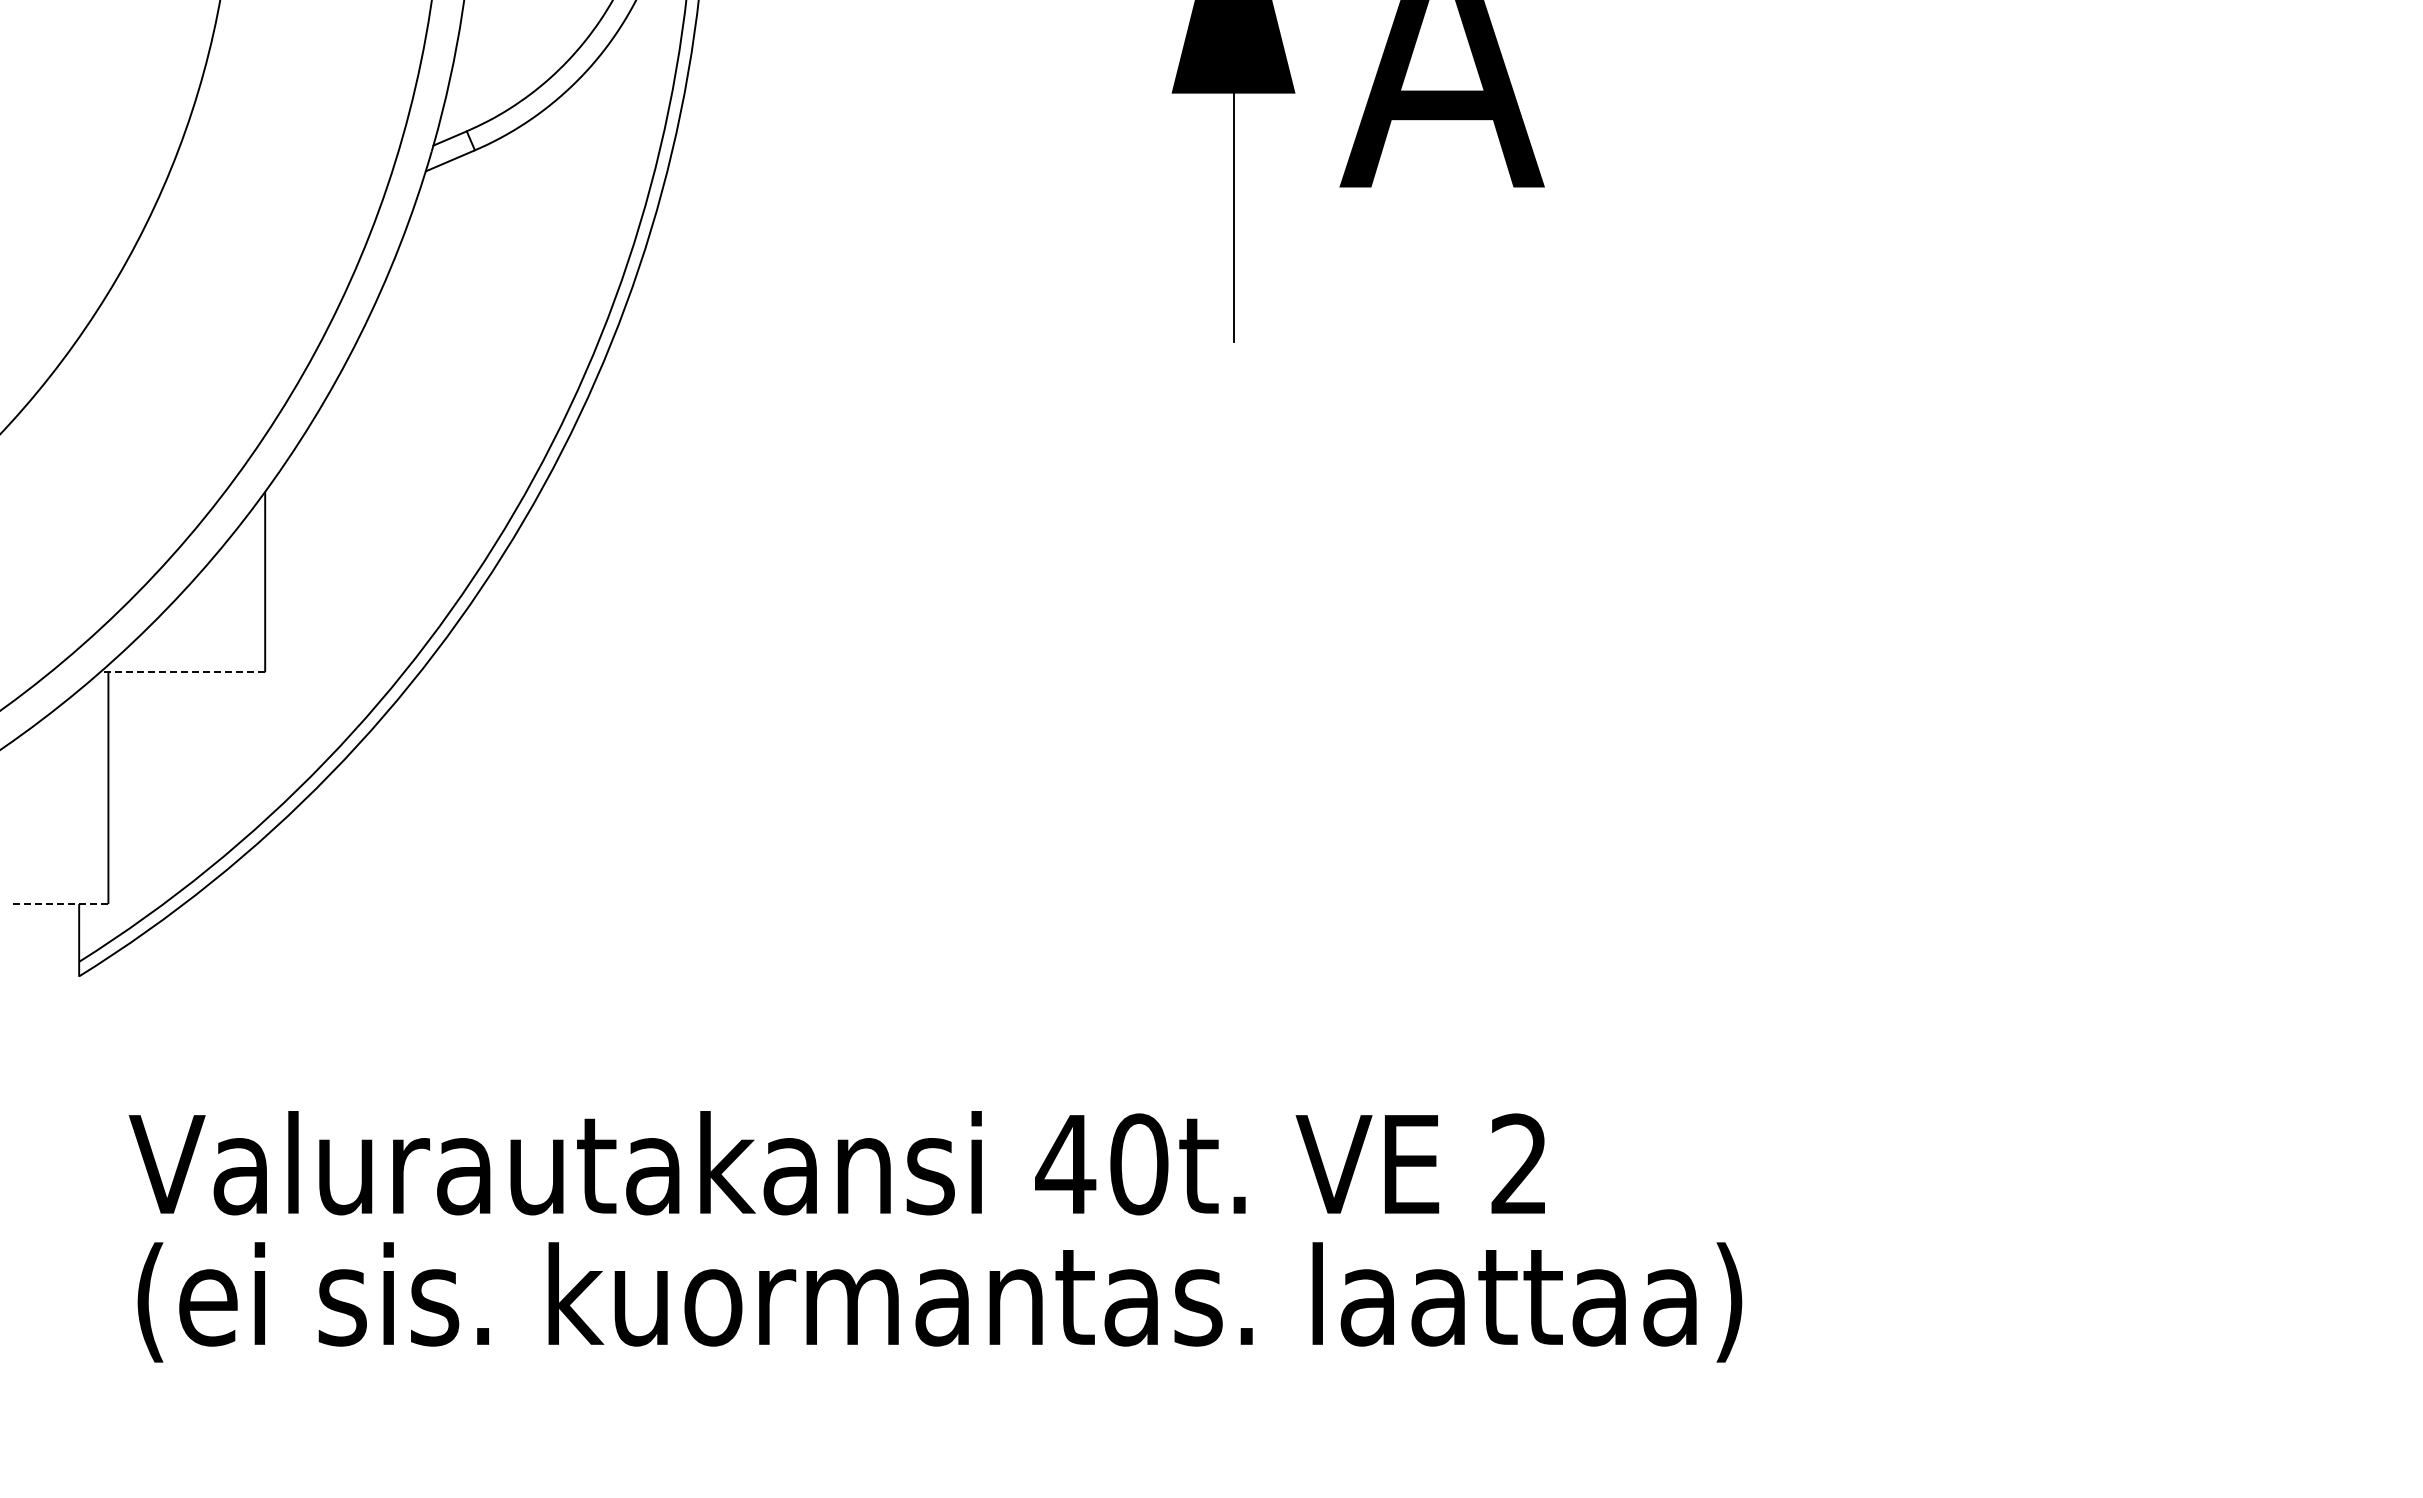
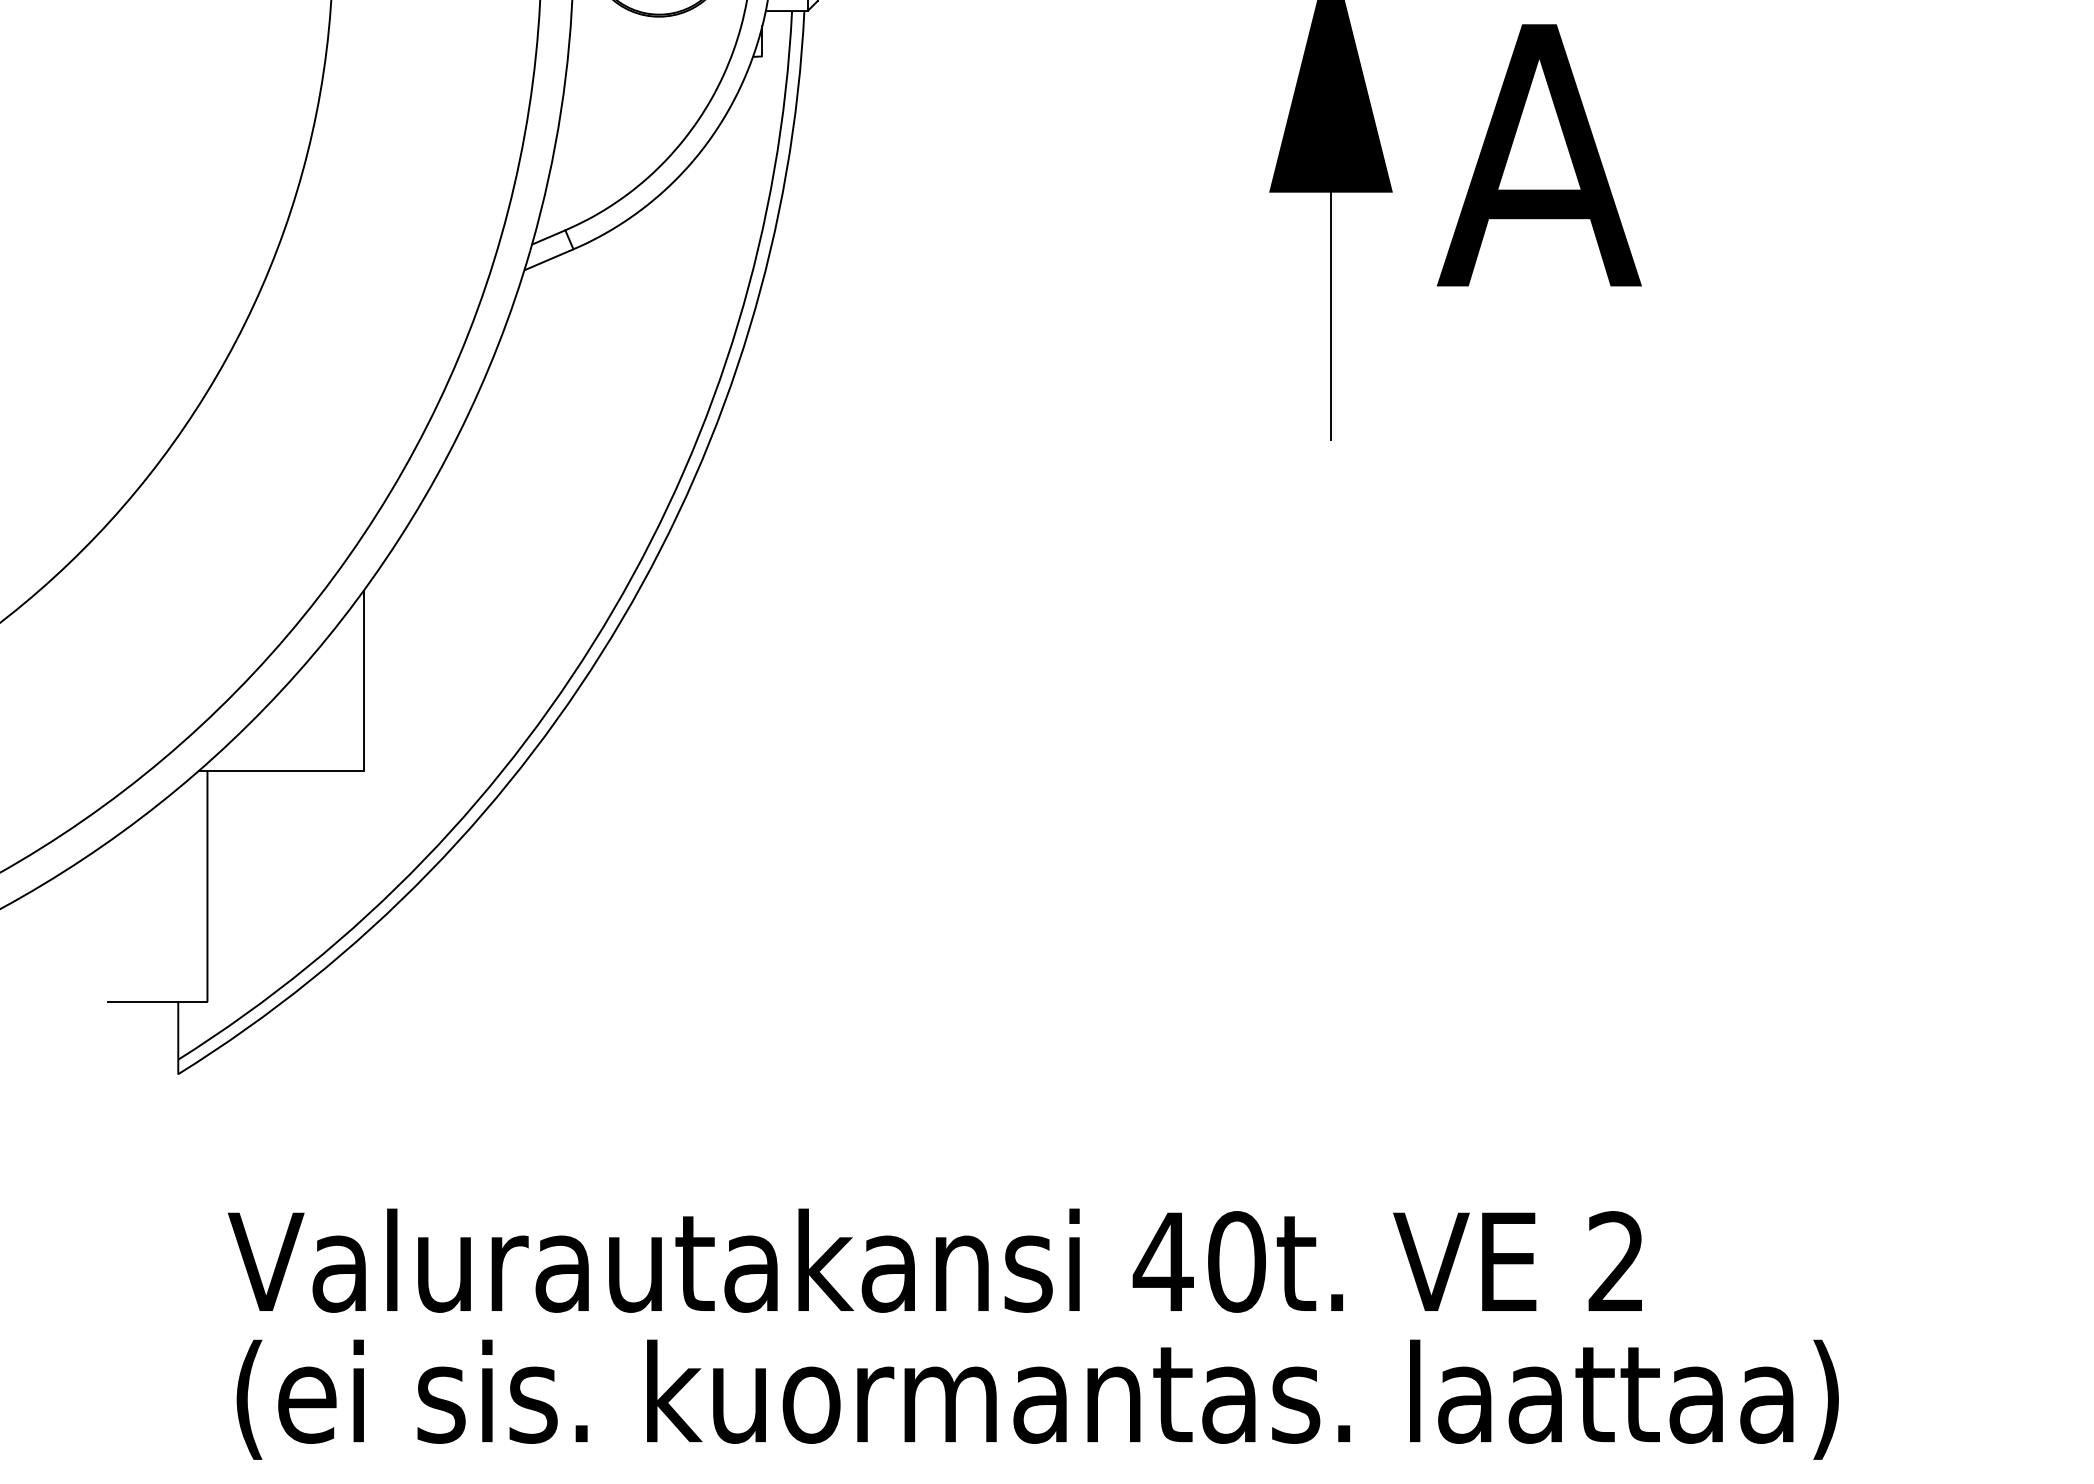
line: (182, 672) -> (281, 770), dashed -> solid
line: (58, 904) -> (157, 1002), dashed -> solid

